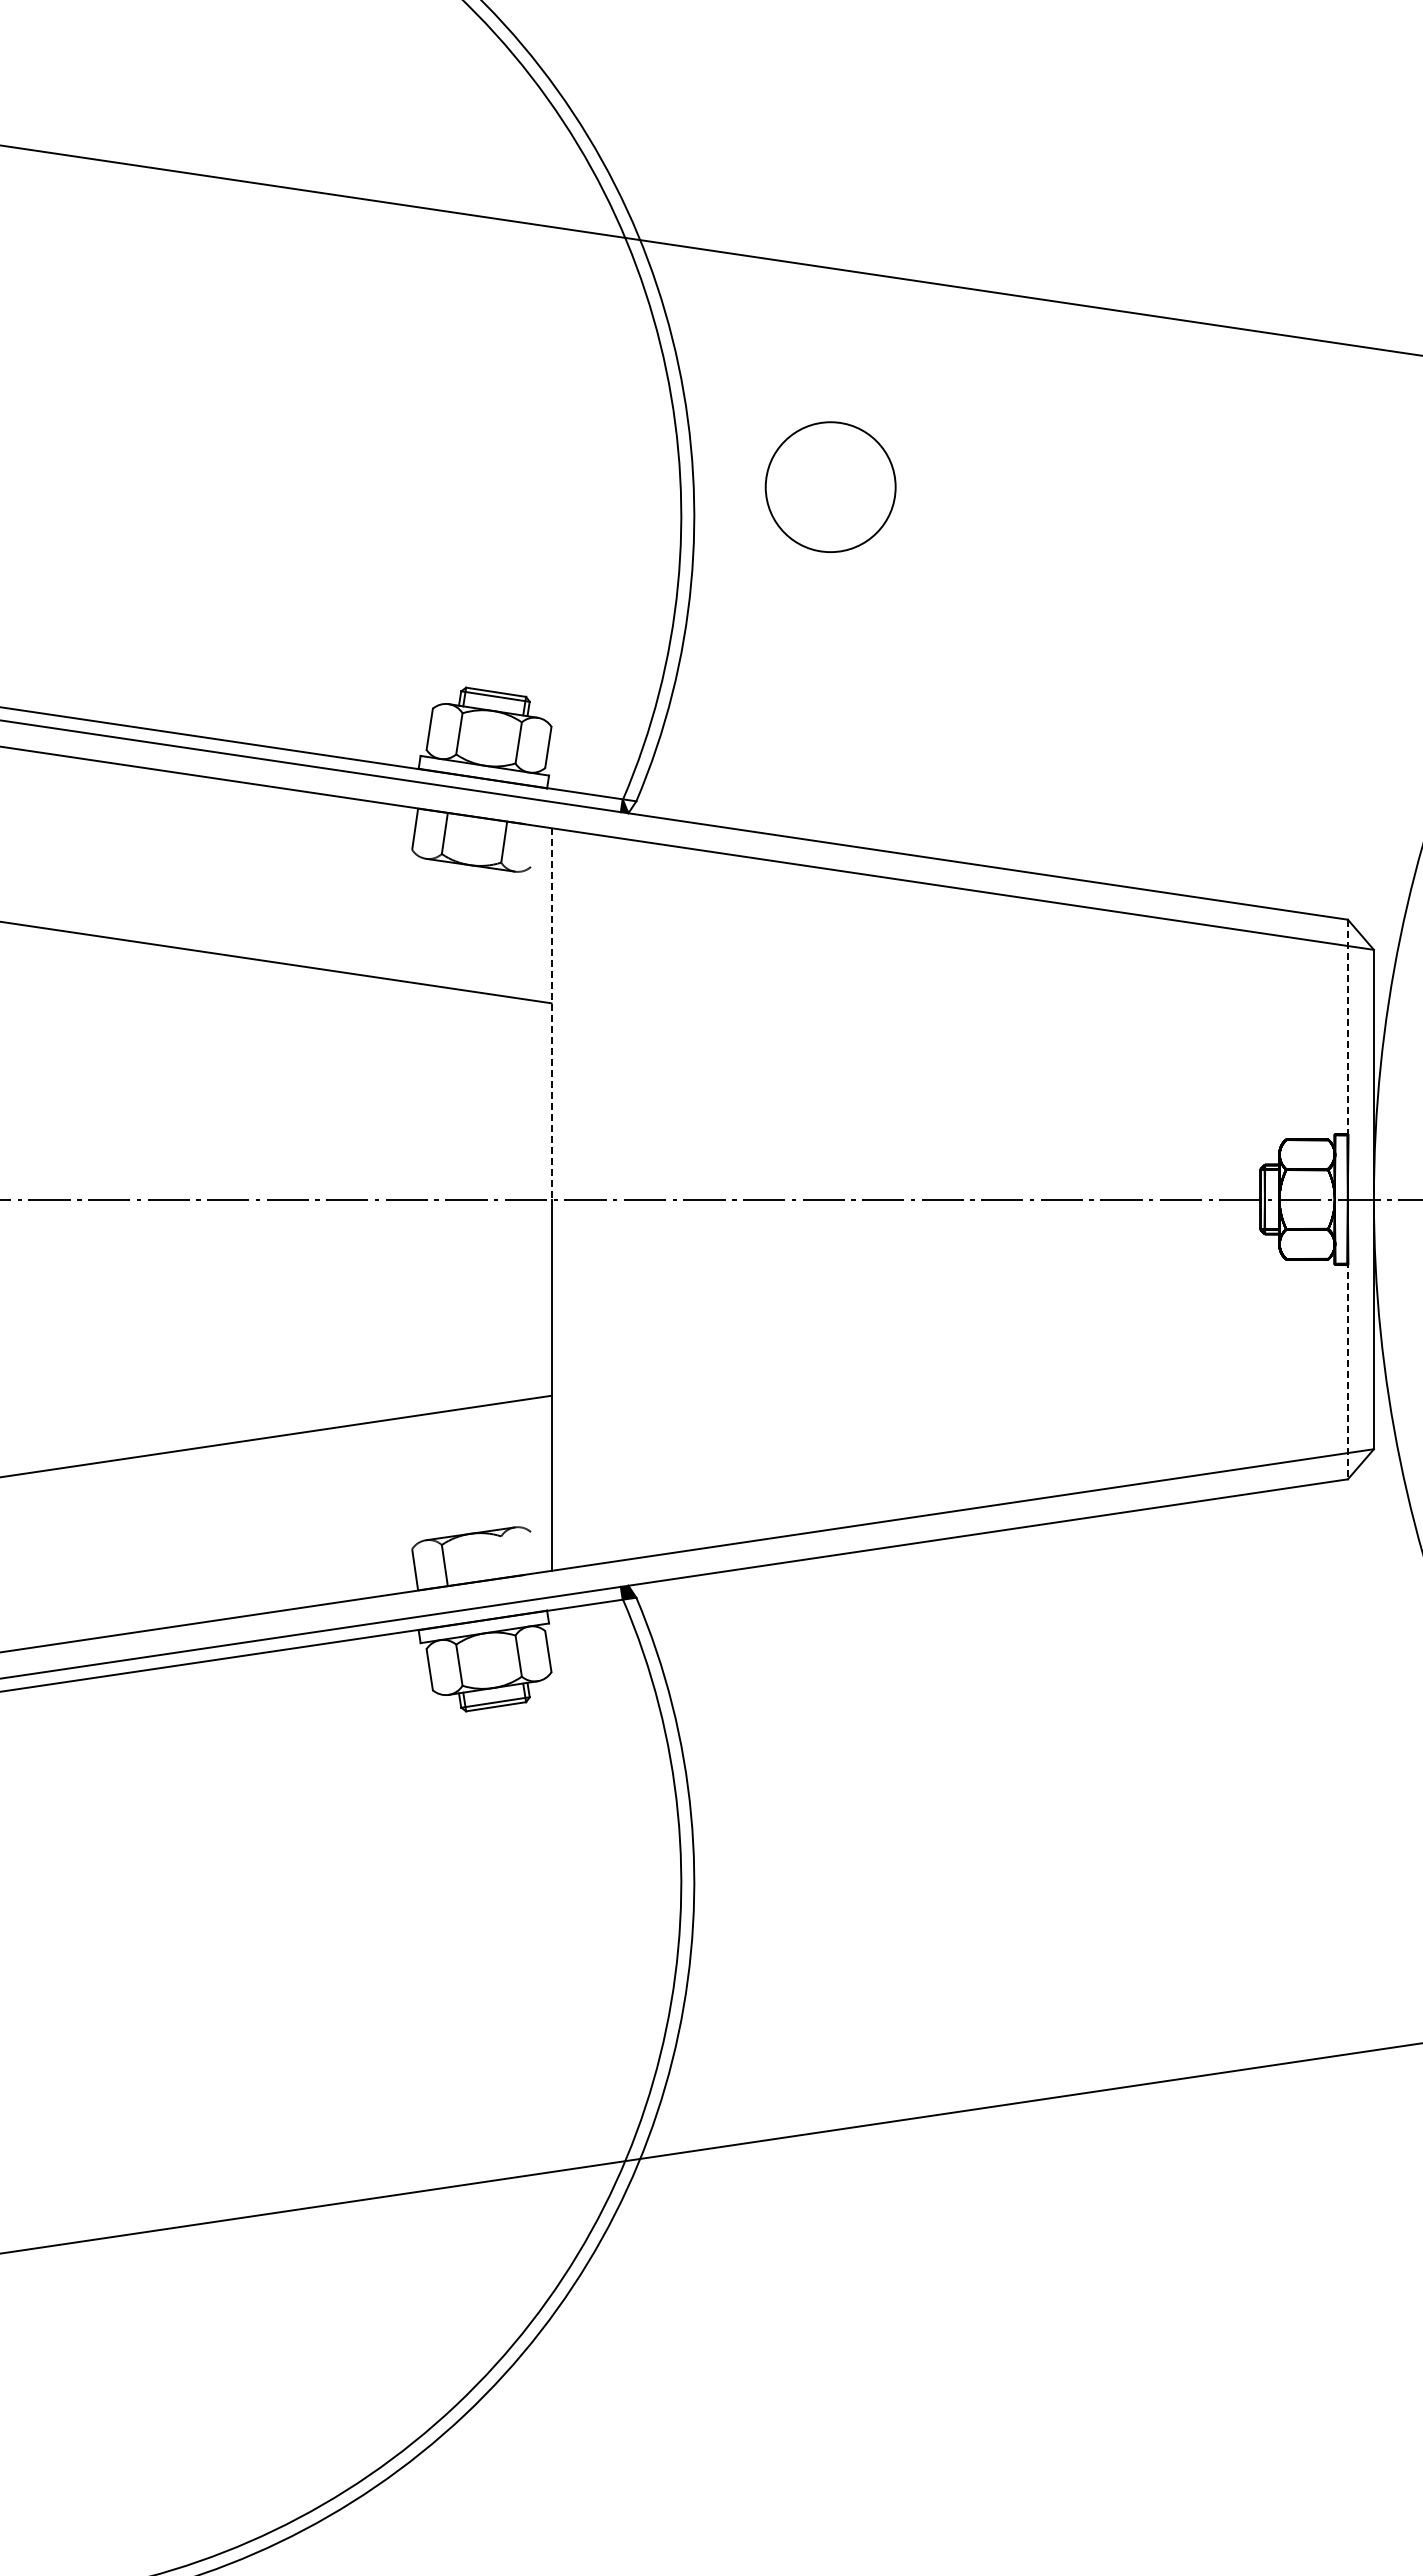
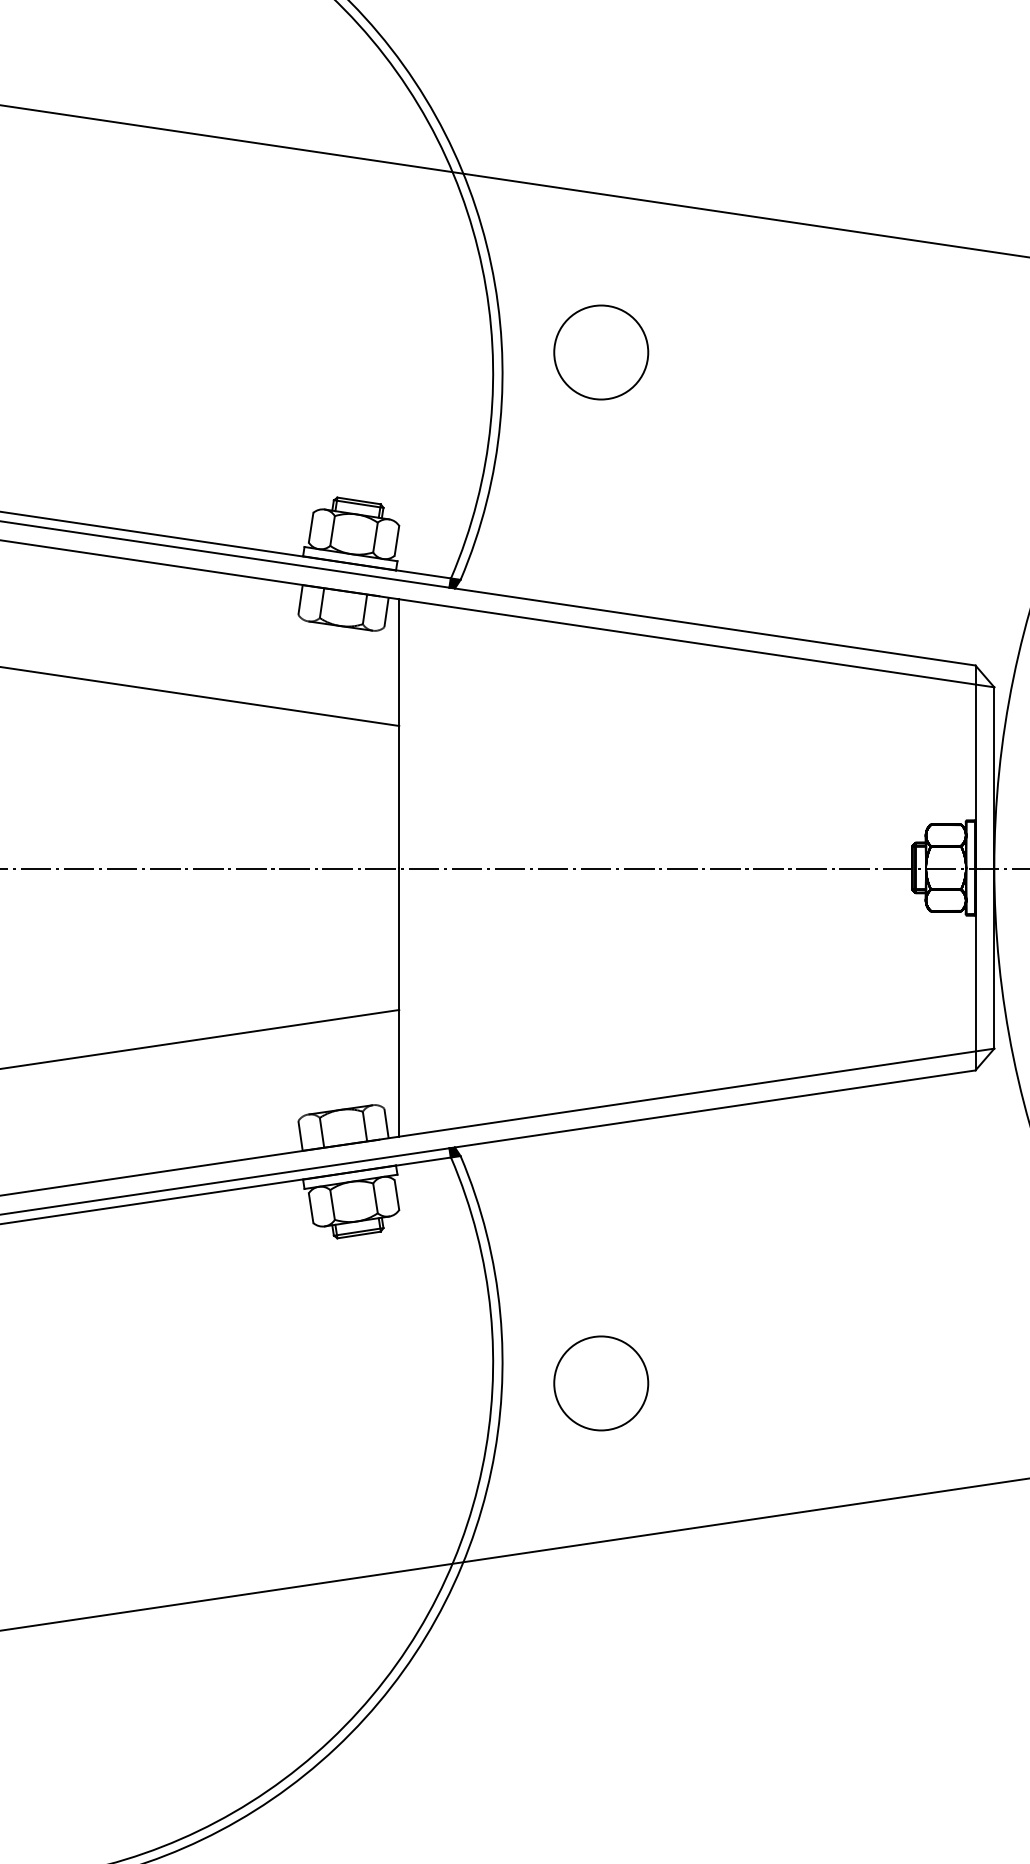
fill: (629, 806) -> (455, 583), added
line: (533, 845) -> (386, 611), added
line: (551, 1013) -> (399, 733), dashed -> solid
line: (1347, 1199) -> (975, 867), dashed -> solid
line: (533, 1552) -> (386, 1123), added
line: (504, 1556) -> (365, 1126), added
circle: (830, 1911) -> (601, 1383), added

